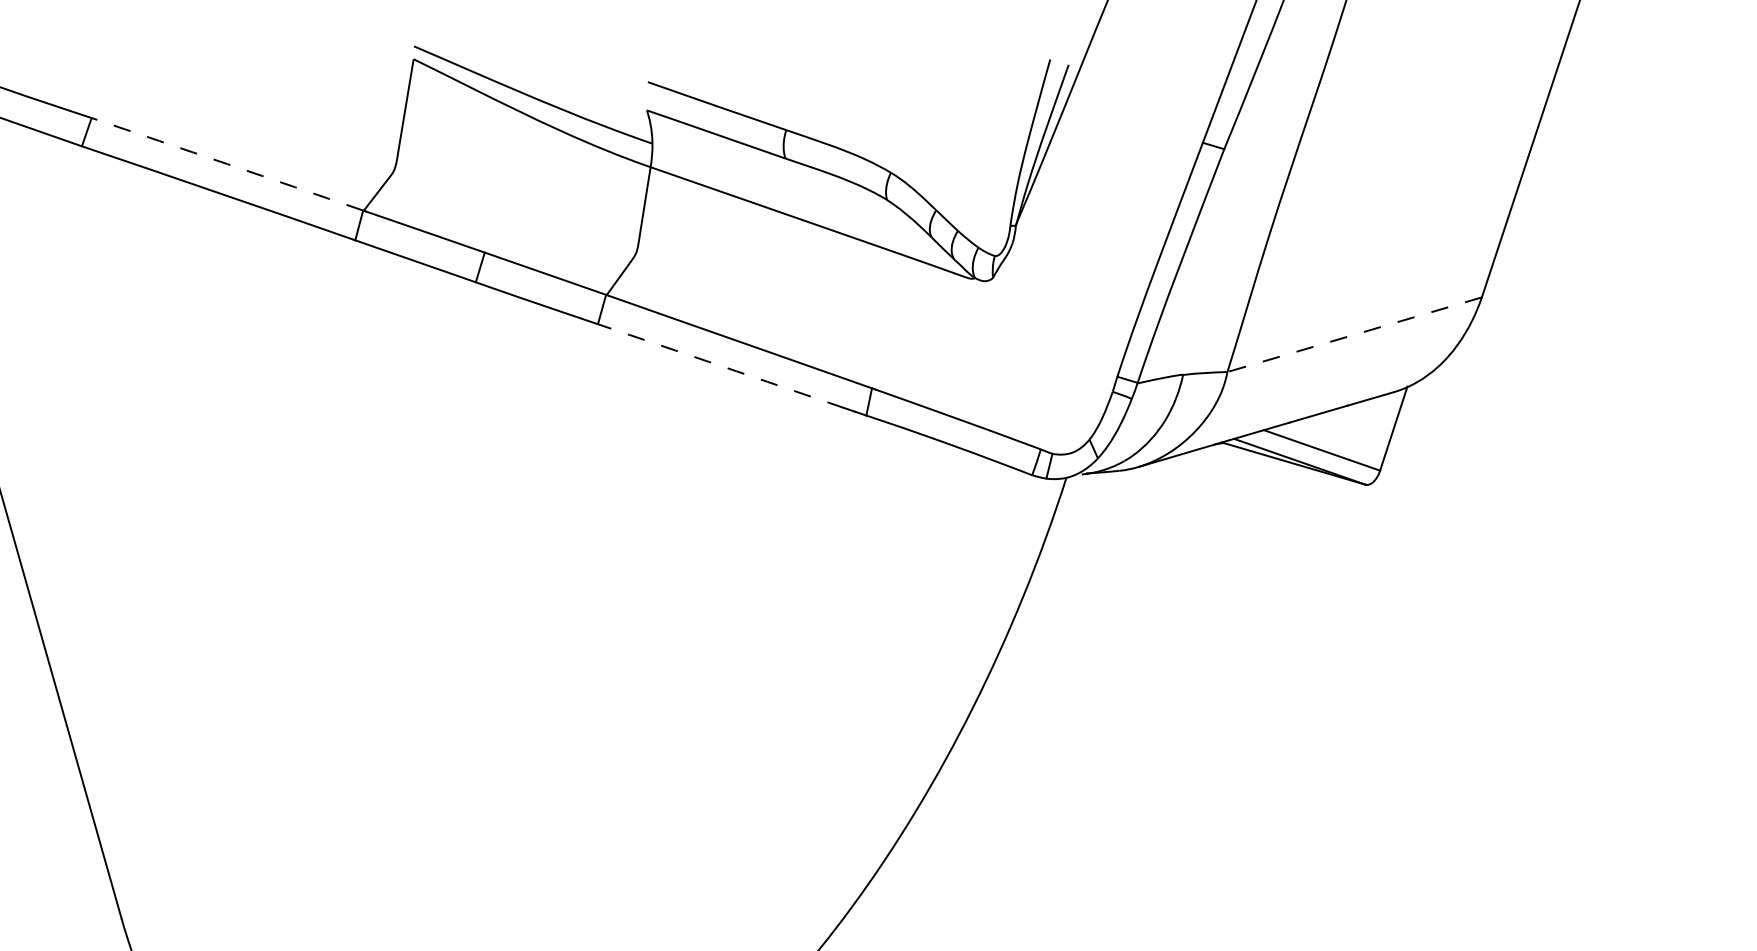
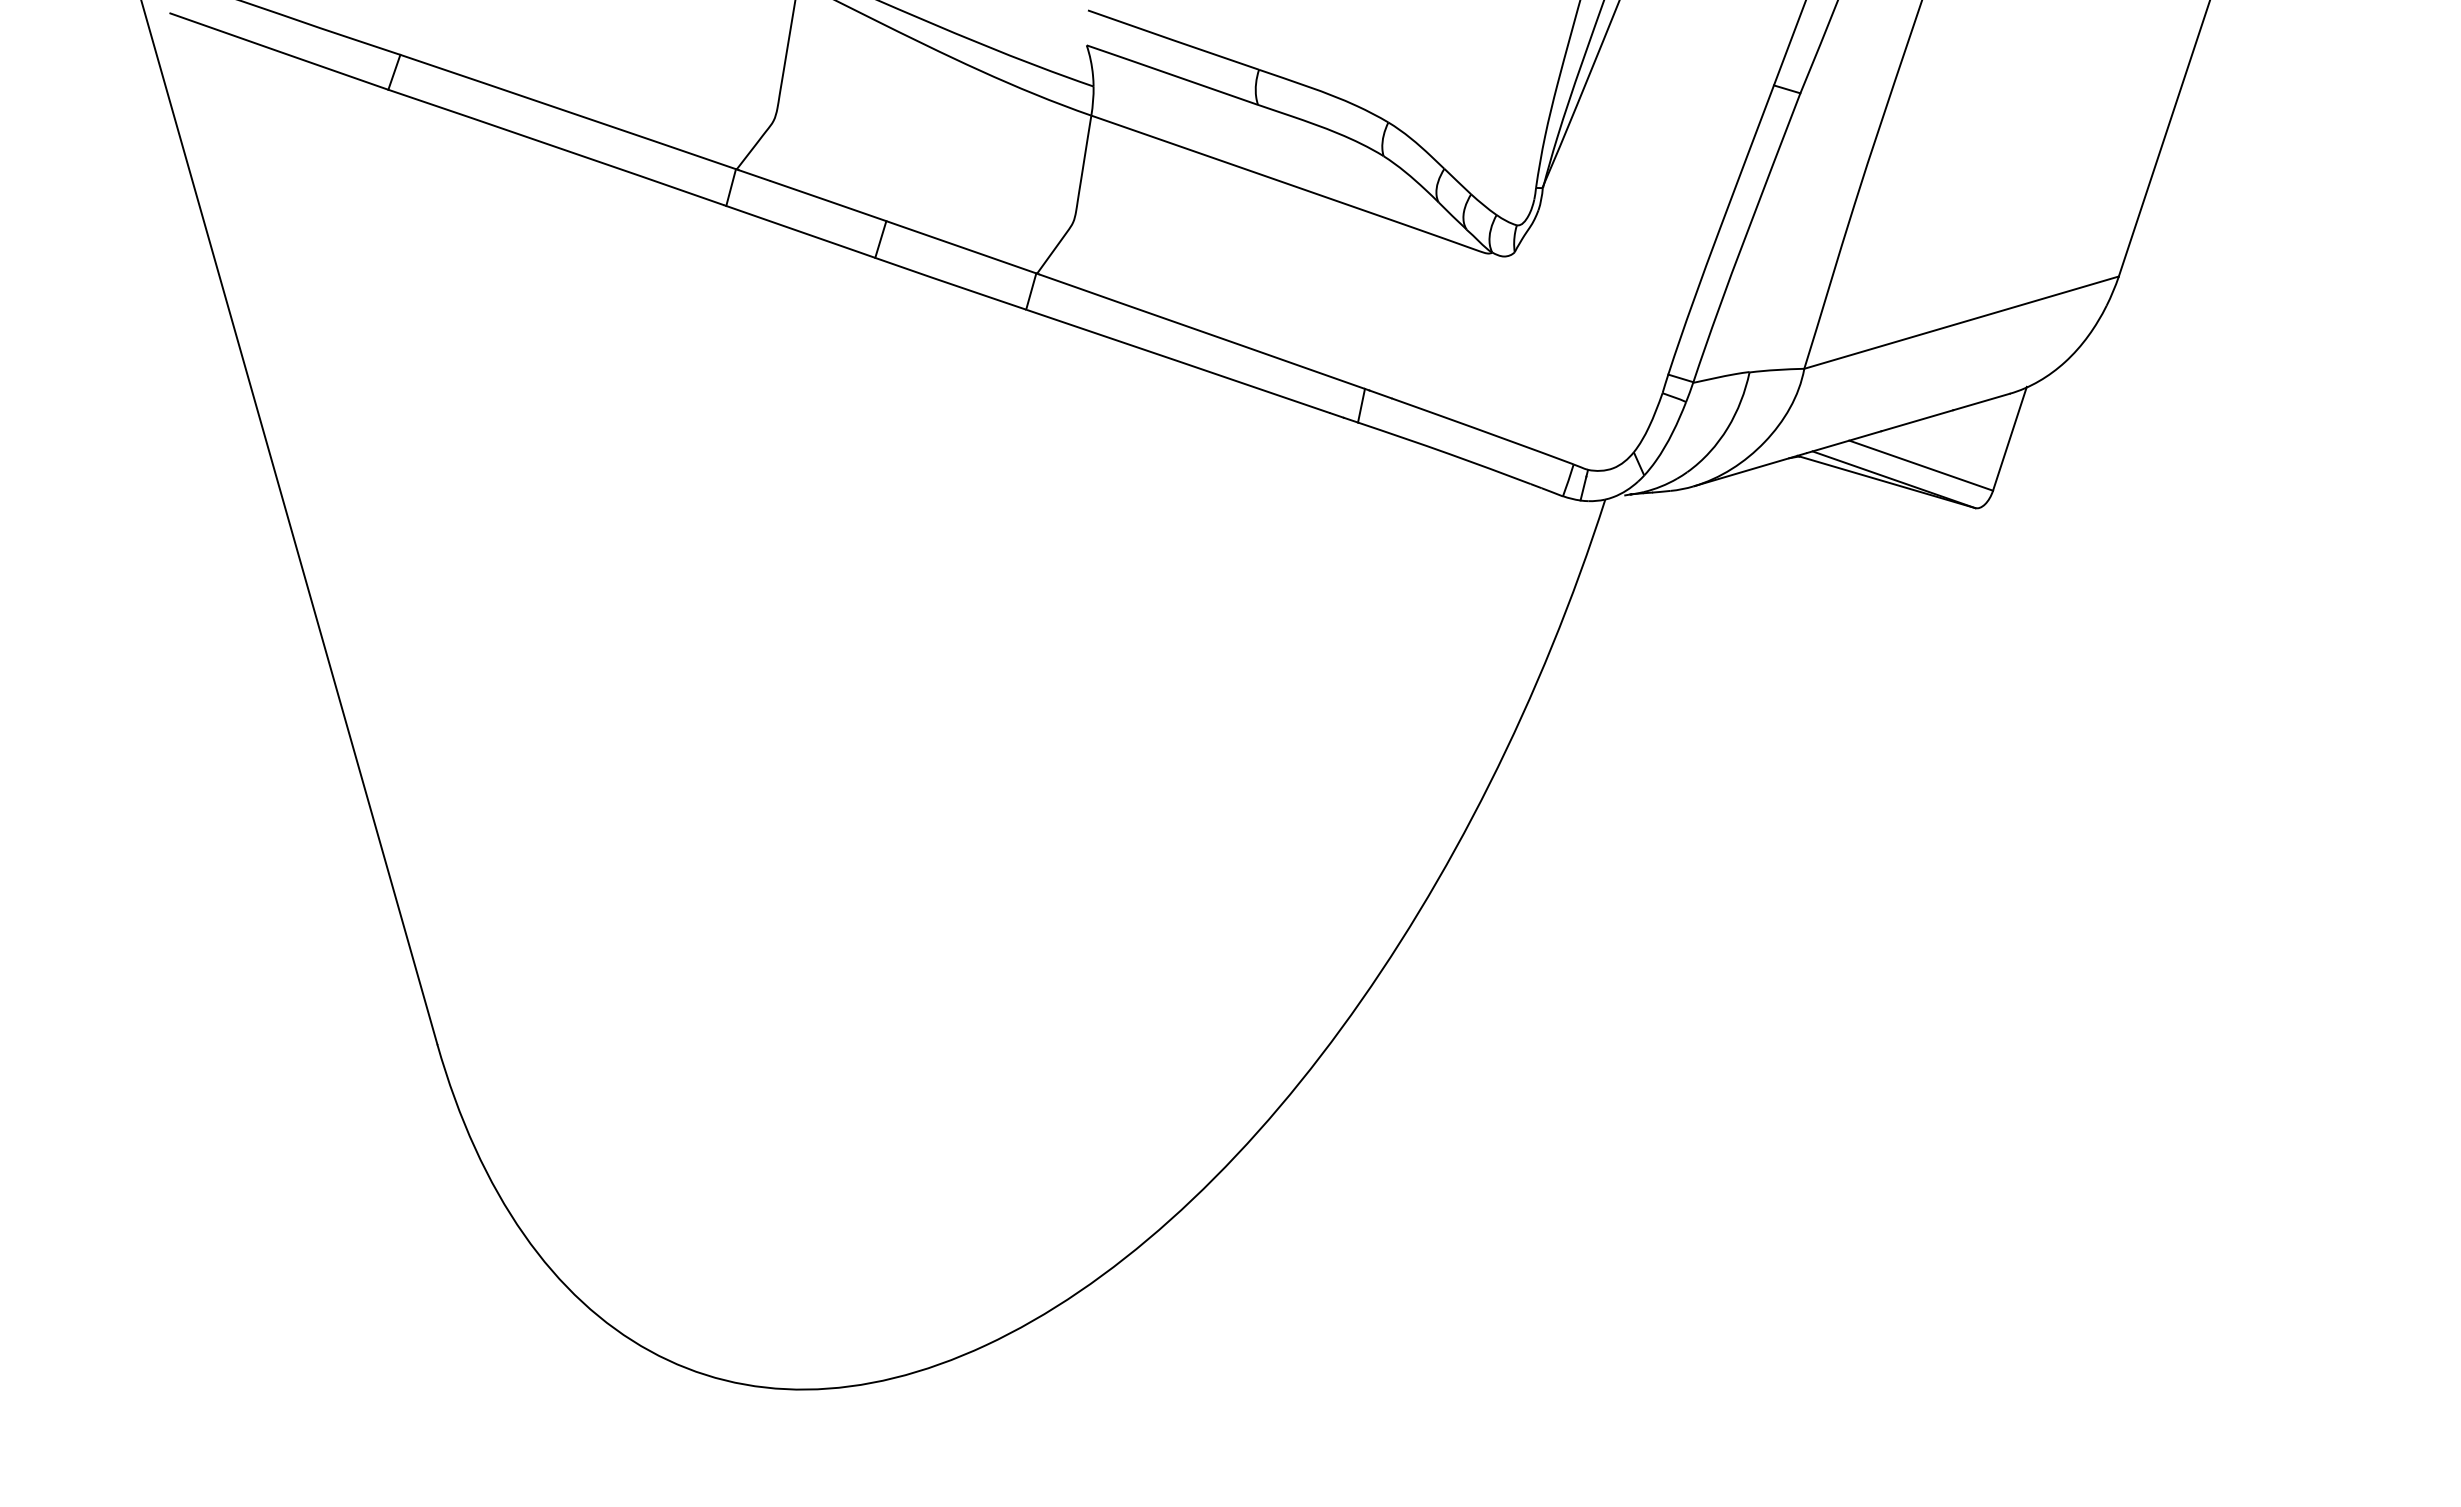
arc: (227, 163) -> (568, 111), dashed -> solid
line: (1354, 334) -> (1961, 322), dashed -> solid
arc: (721, 366) -> (1178, 361), dashed -> solid

